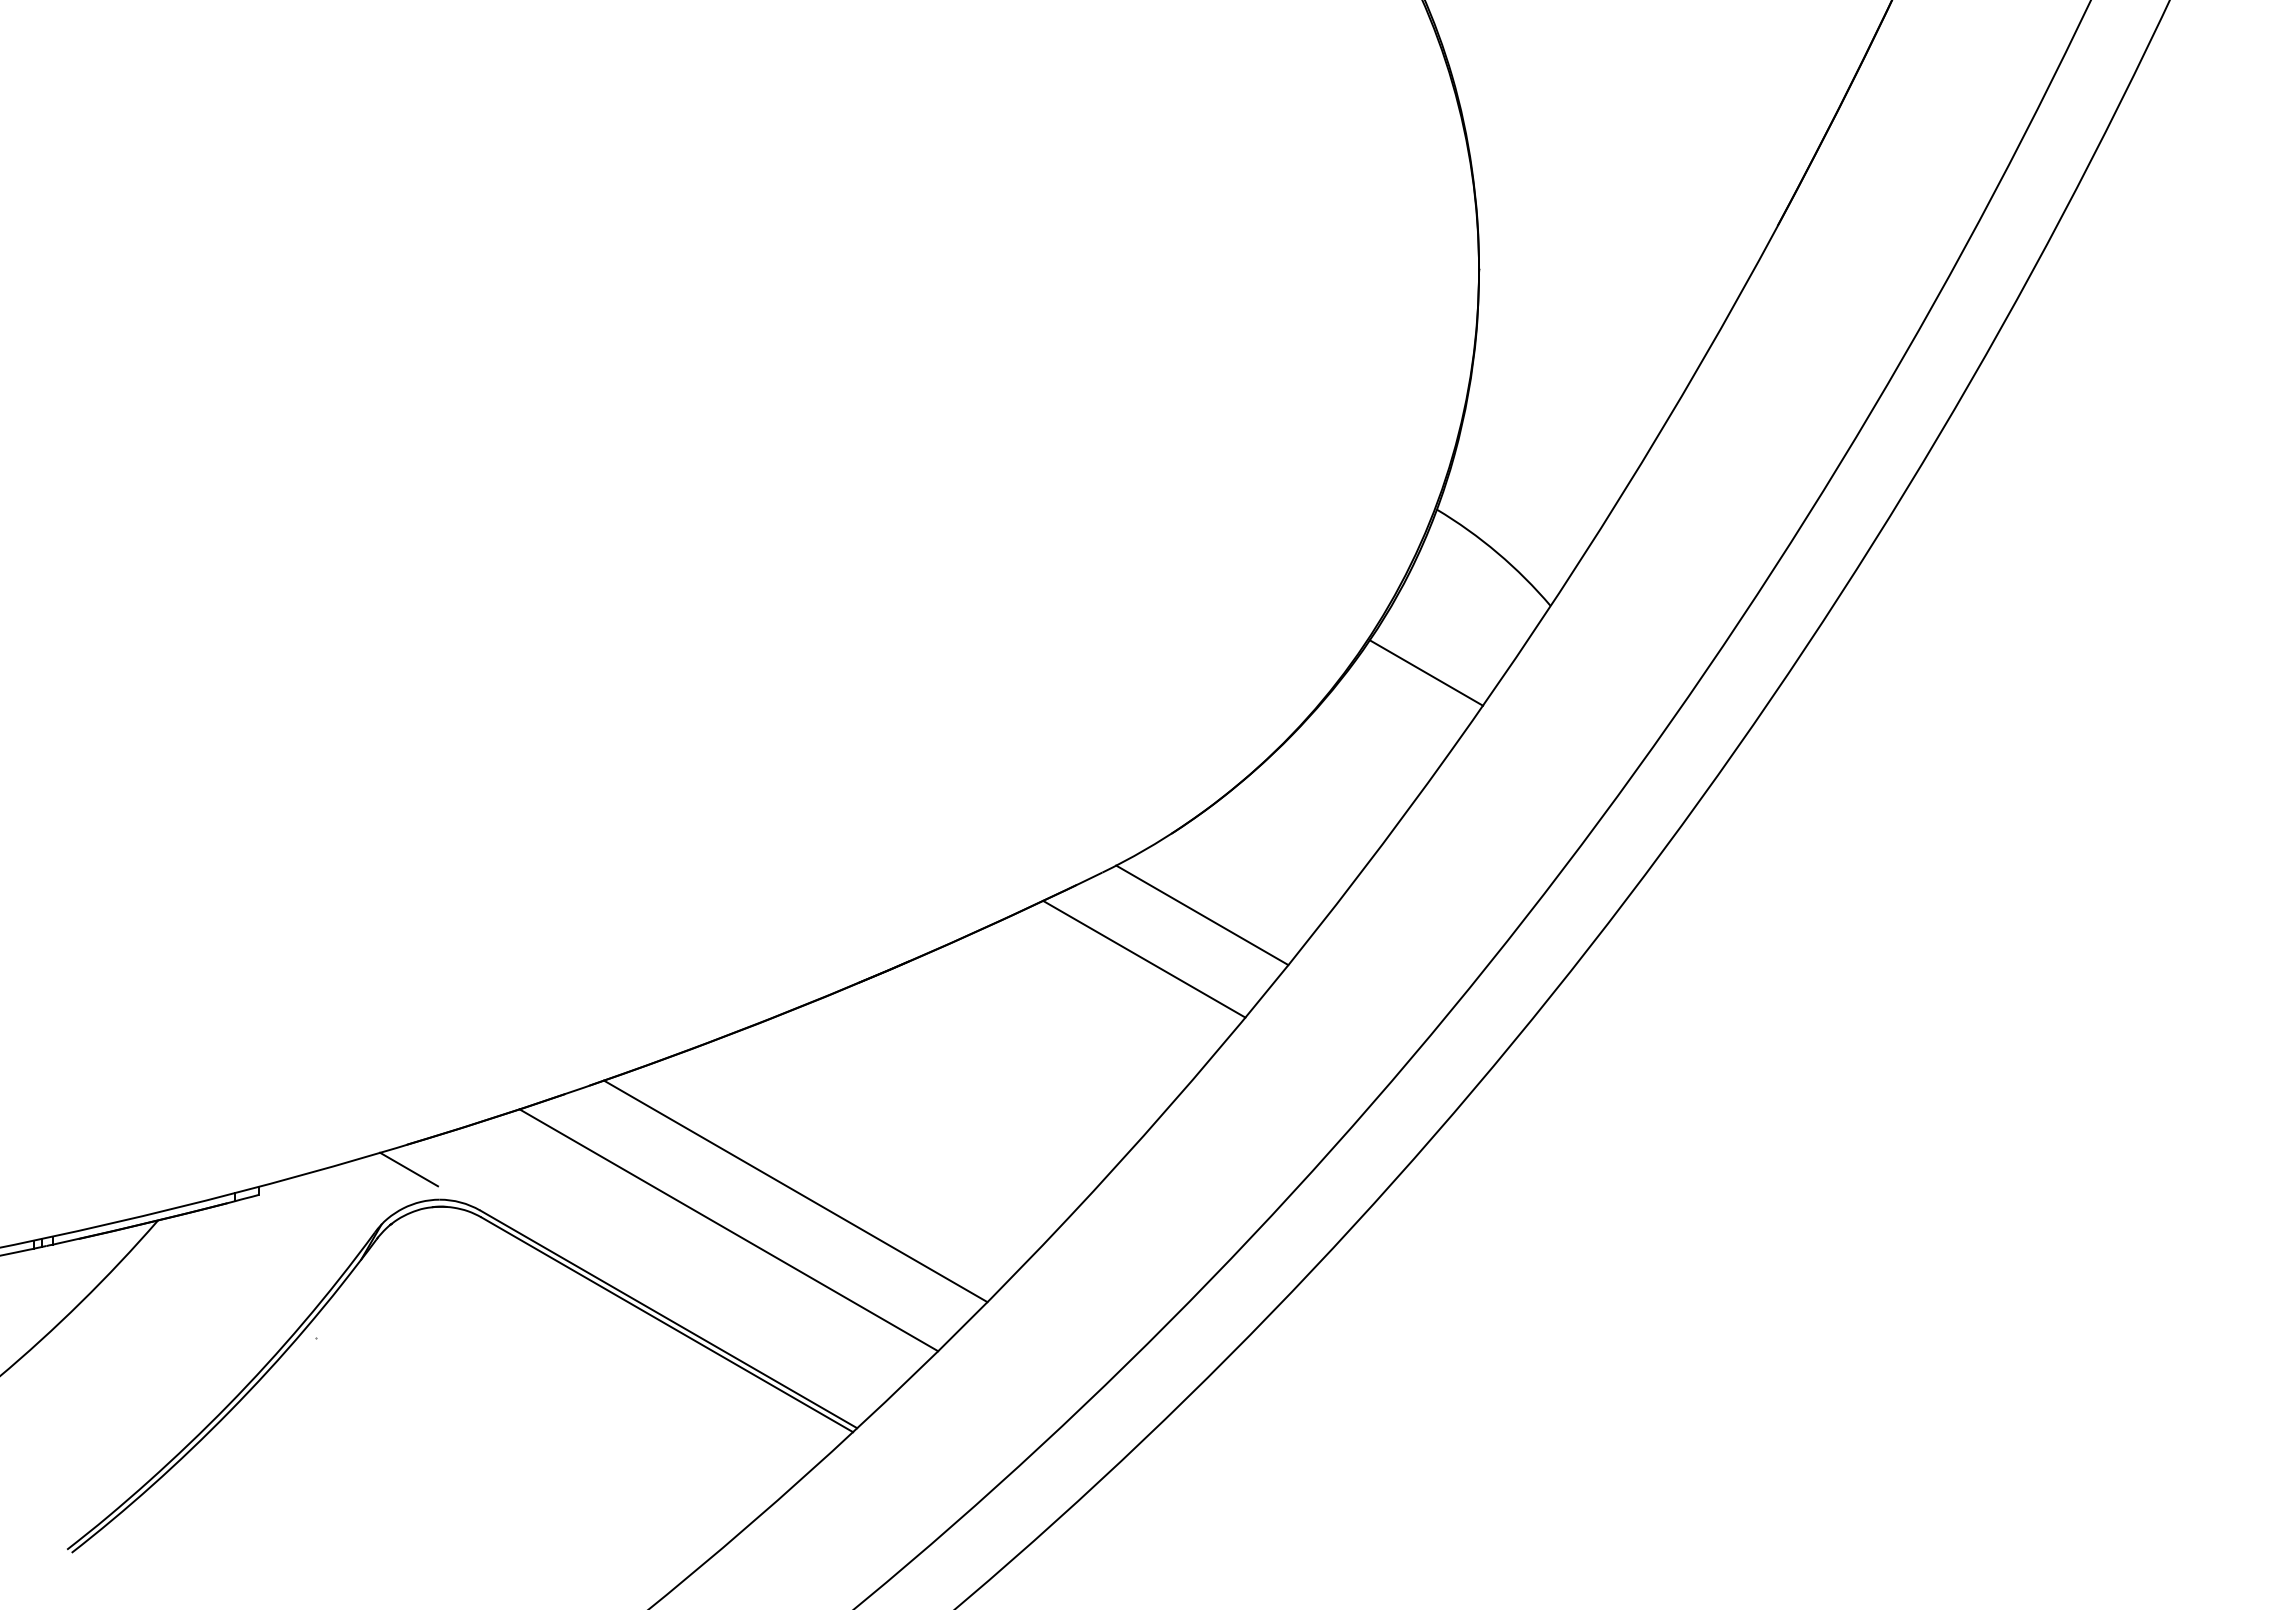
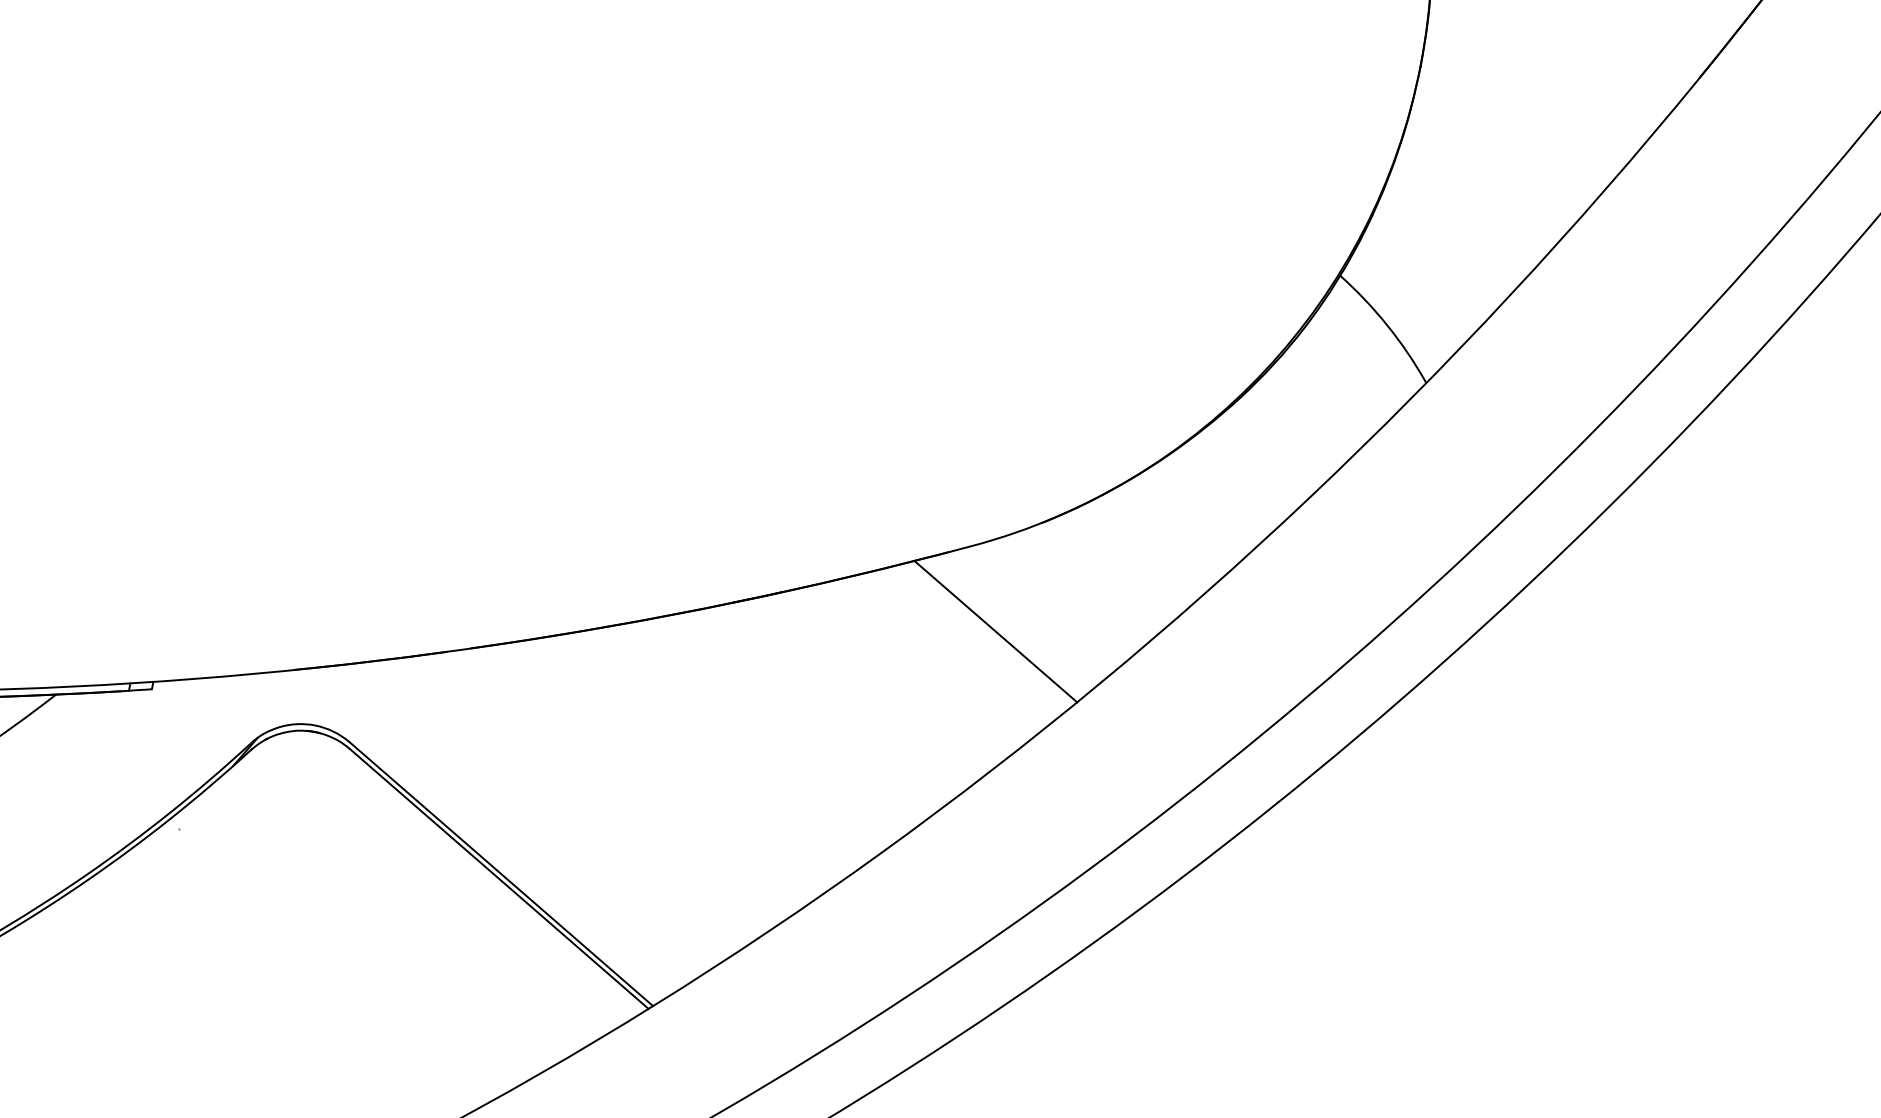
line: (1426, 672) -> (1302, 421), removed
line: (1202, 915) -> (1056, 602), removed
line: (409, 1169) -> (292, 692), removed
line: (795, 1191) -> (638, 780), removed
line: (728, 1230) -> (571, 804), removed

